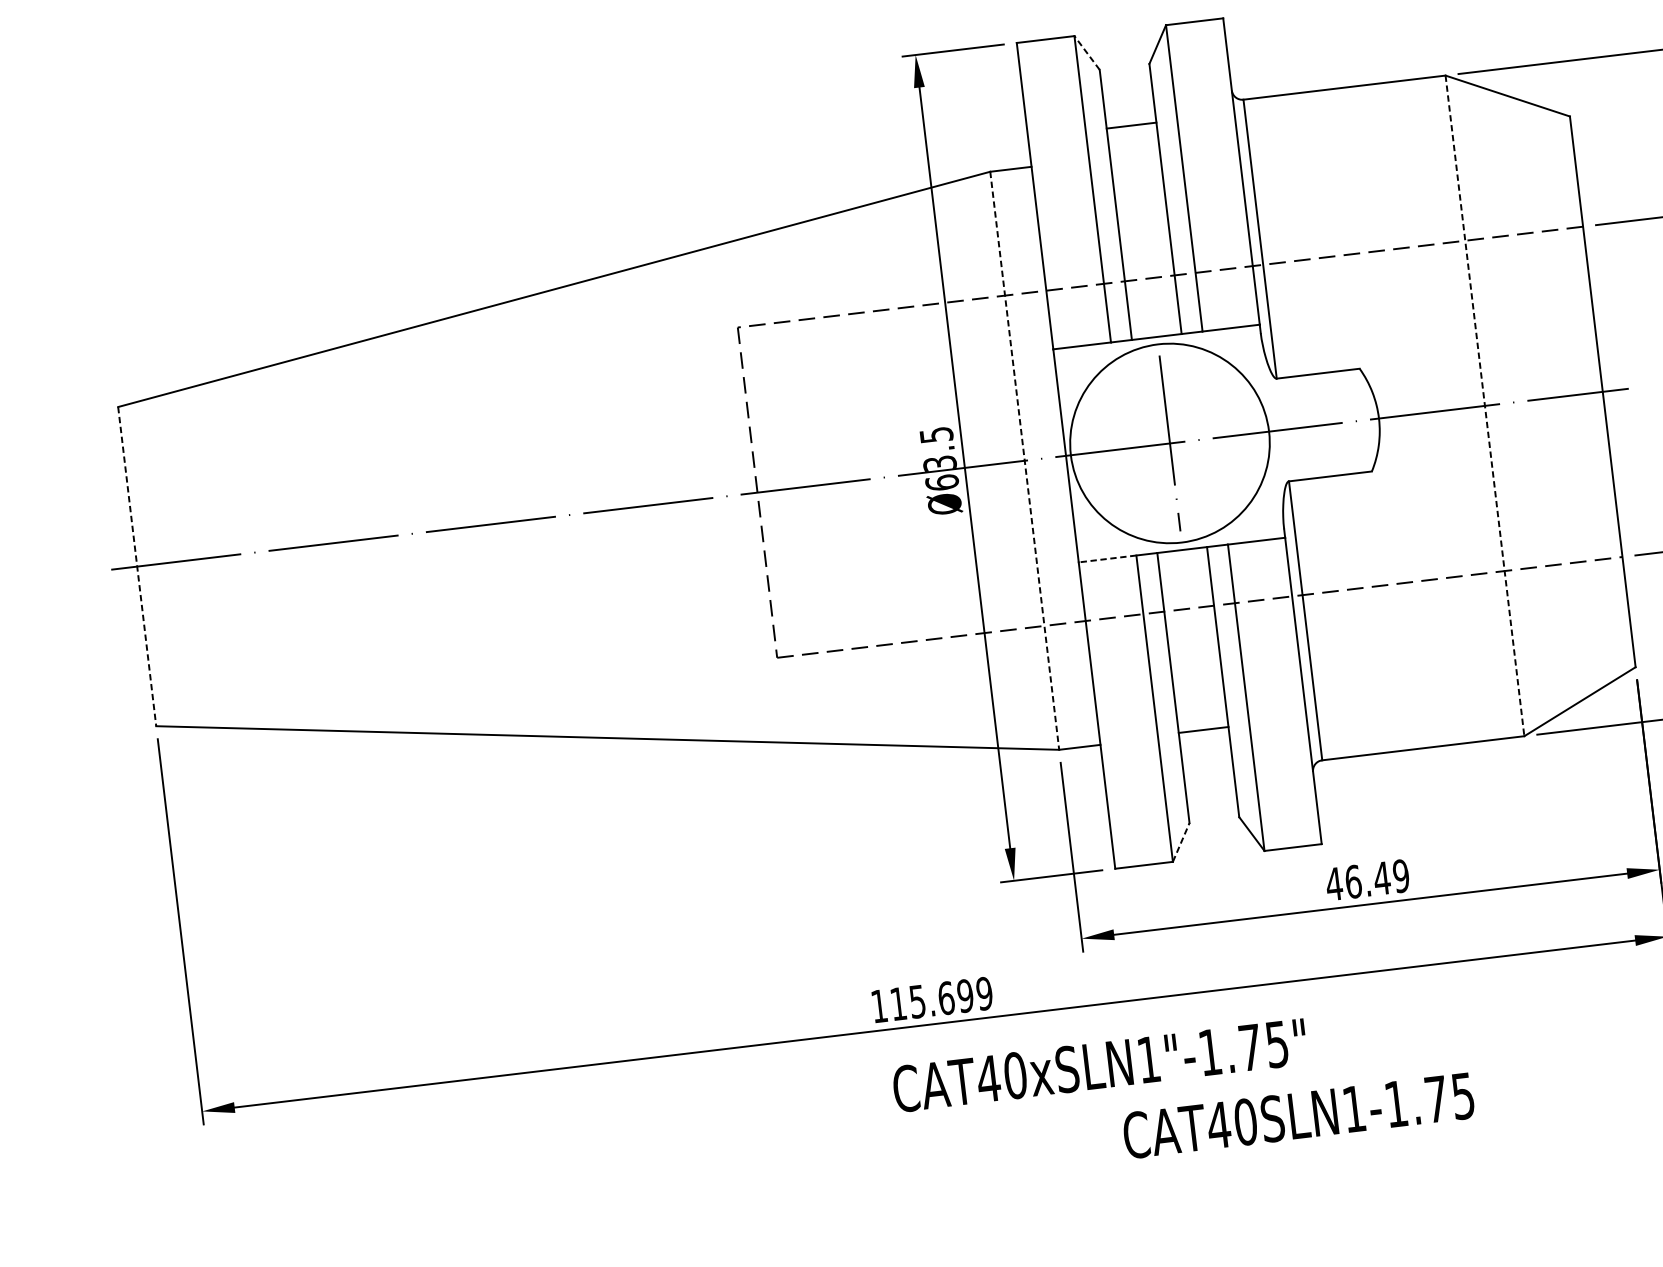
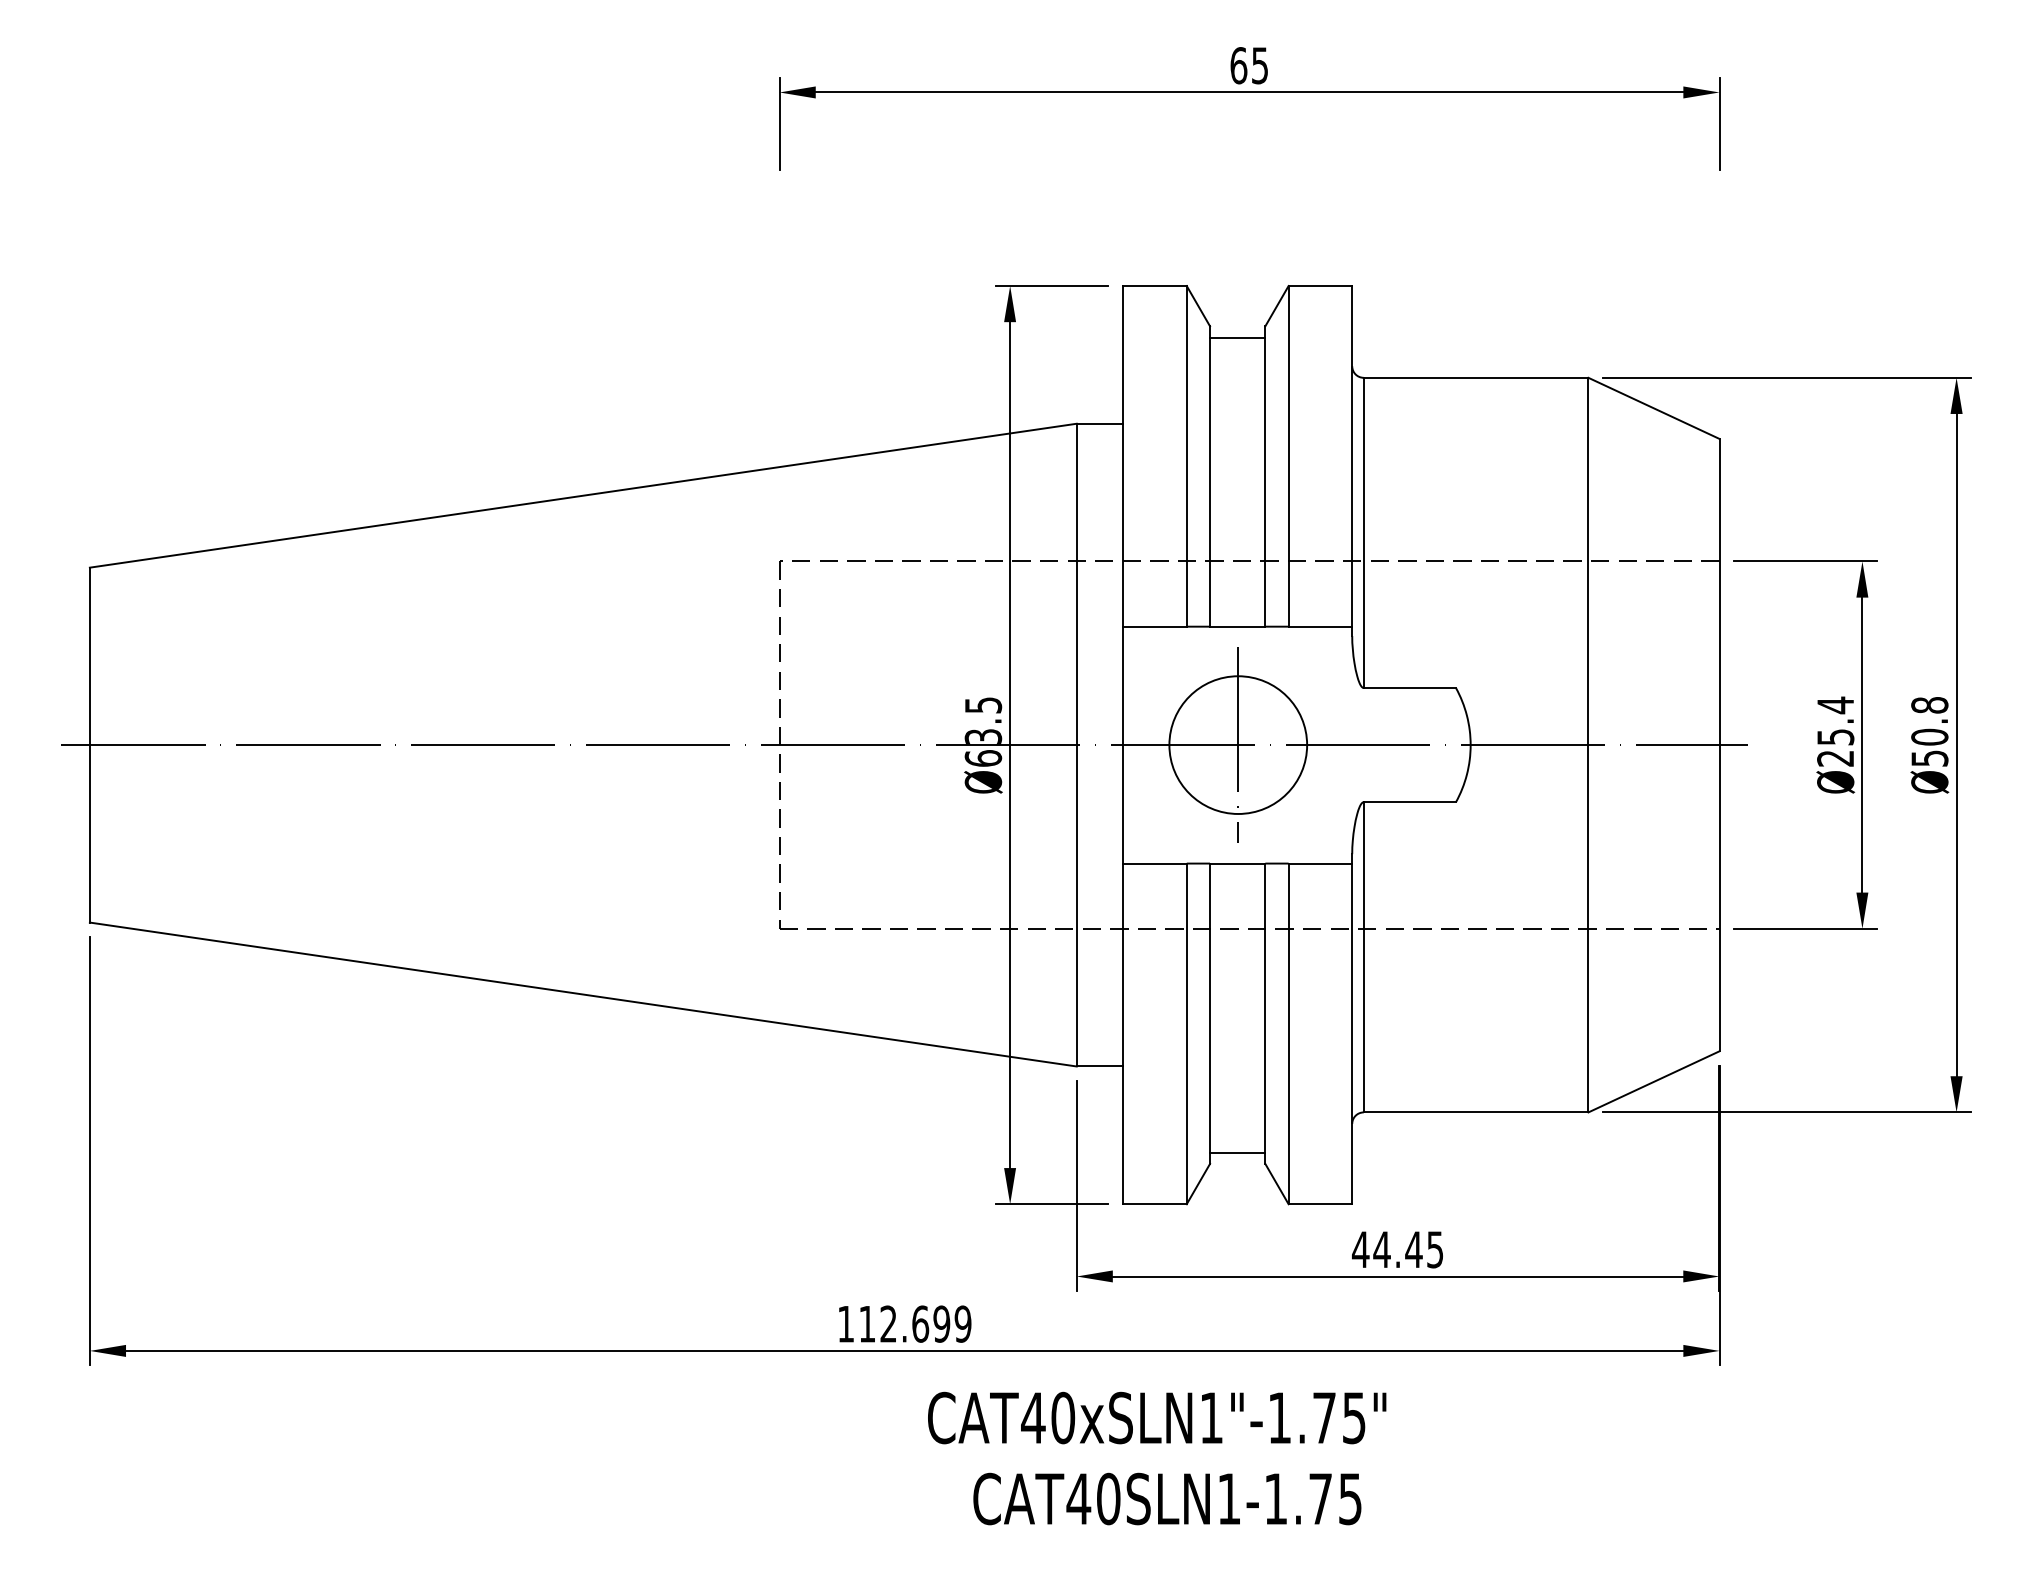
line: (1087, 52) -> (1198, 305), dashed -> solid
line: (1131, 125) -> (1237, 337), moved
line: (1485, 406) -> (1588, 745), dashed -> solid
circle: (1170, 442) -> (1238, 744), size x0.62
line: (1024, 461) -> (1076, 745), dashed -> solid
line: (1107, 558) -> (1154, 863), dashed -> solid
line: (136, 567) -> (89, 745), dashed -> solid
line: (1203, 729) -> (1237, 1152), moved
line: (1181, 841) -> (1198, 1183), dashed -> solid
text: (1377, 878) -> (1408, 1249), 46.49 -> 44.45
text: (917, 1001) -> (888, 1323), 115.699 -> 112.699
text: (1100, 1065) -> (1157, 1417), moved
text: (1298, 1115) -> (1167, 1498), moved

